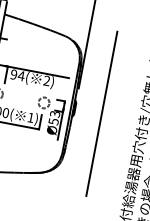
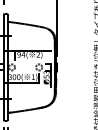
line: (101, 113) -> (72, 67), removed

